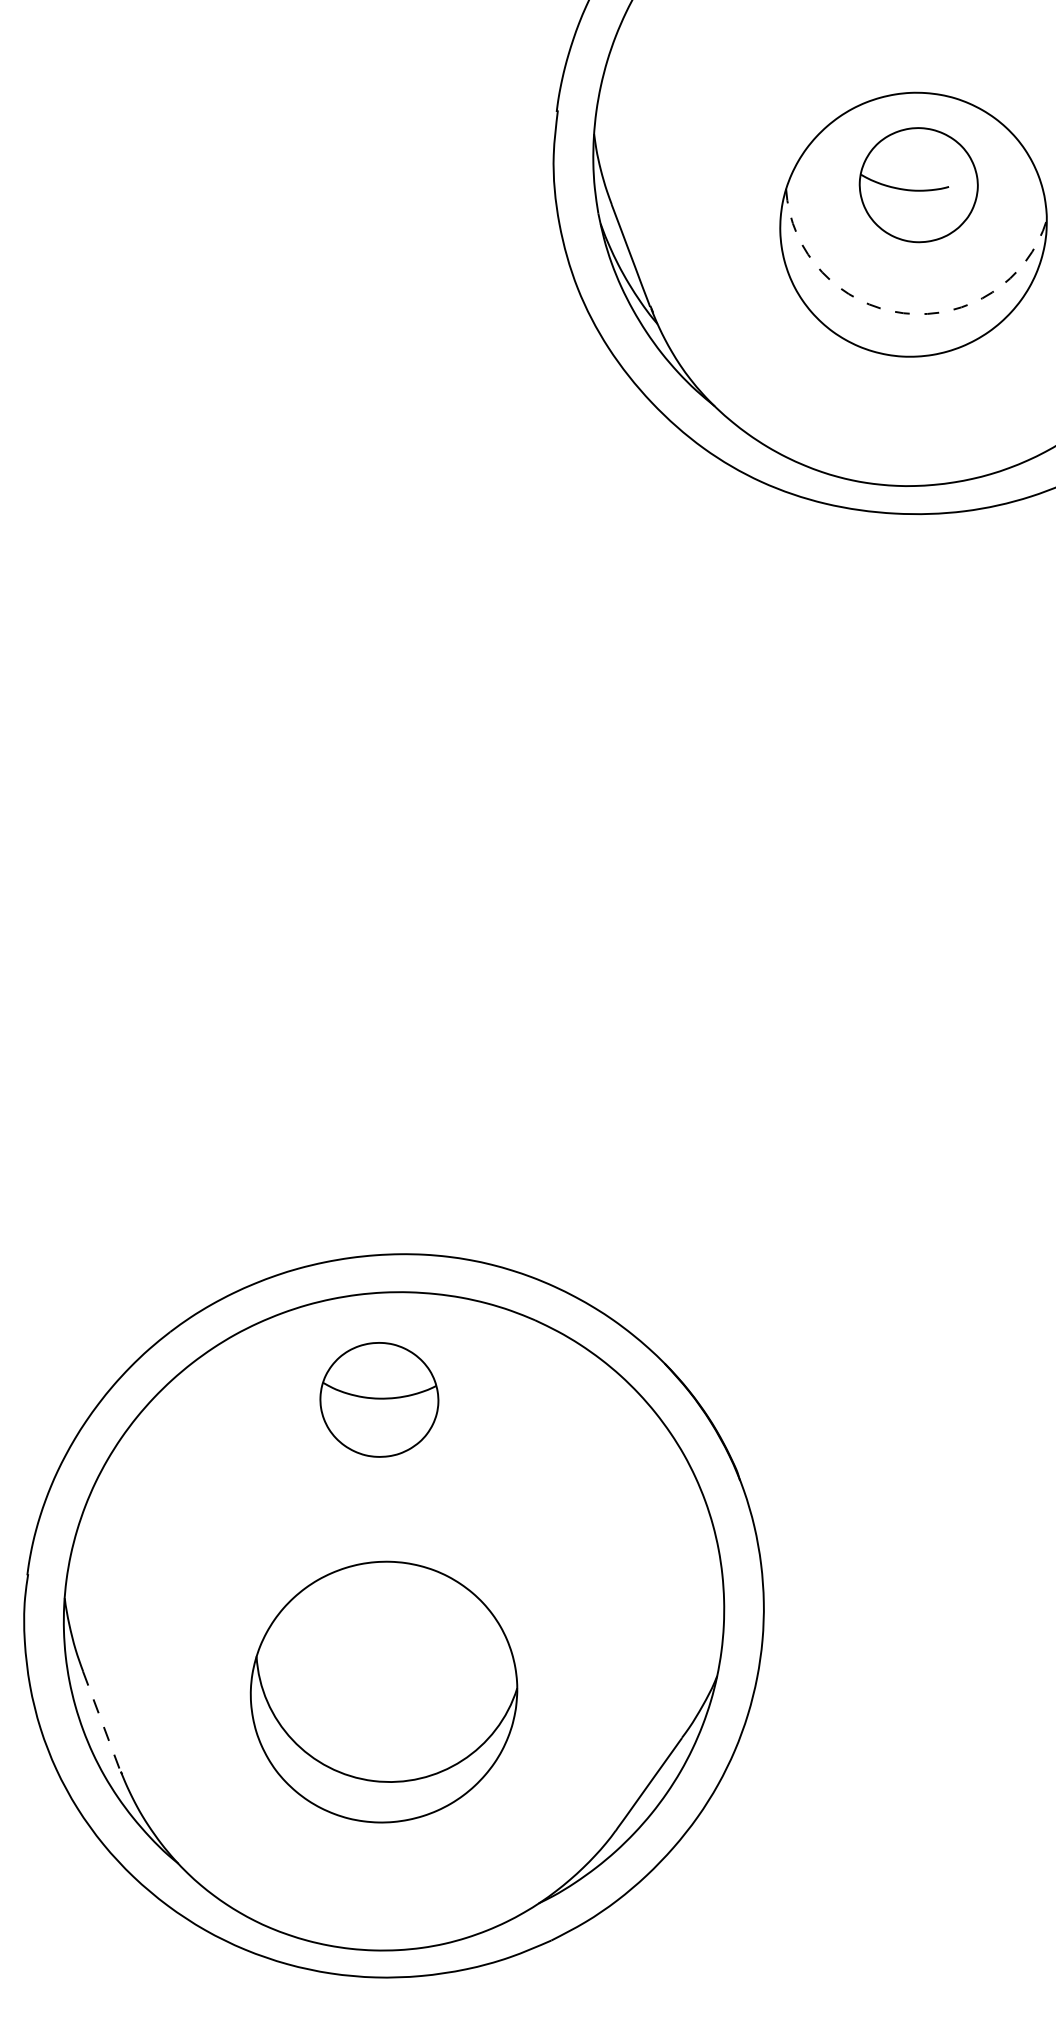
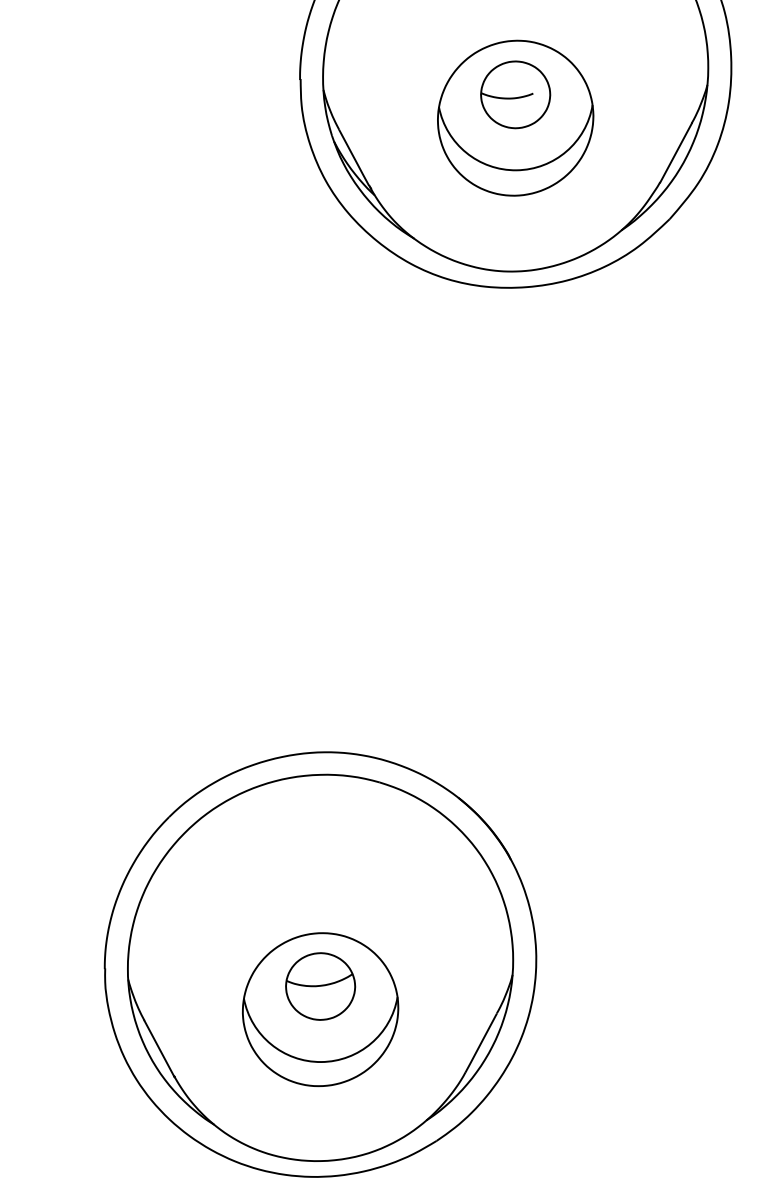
arc: (903, 313) -> (516, 170), dashed -> solid
part: (379, 1399) -> (320, 986), moved
line: (102, 1721) -> (159, 1048), dashed -> solid

